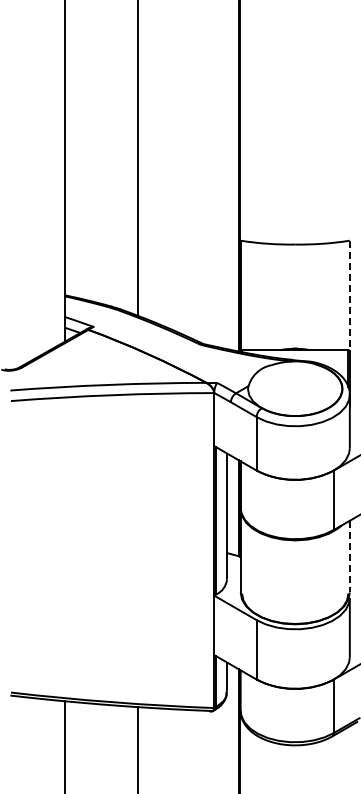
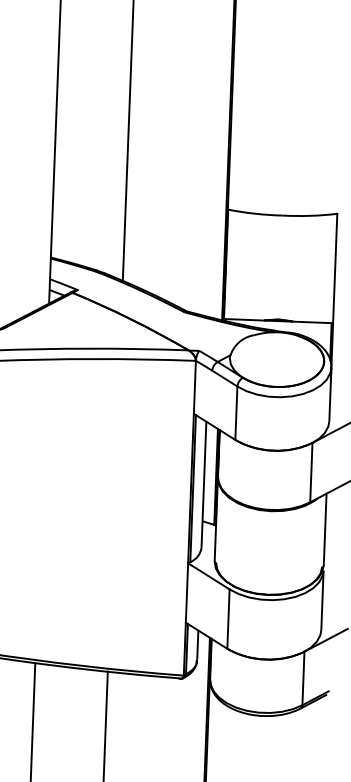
line: (349, 296) -> (334, 269), dashed -> solid
line: (349, 556) -> (324, 529), dashed -> solid

